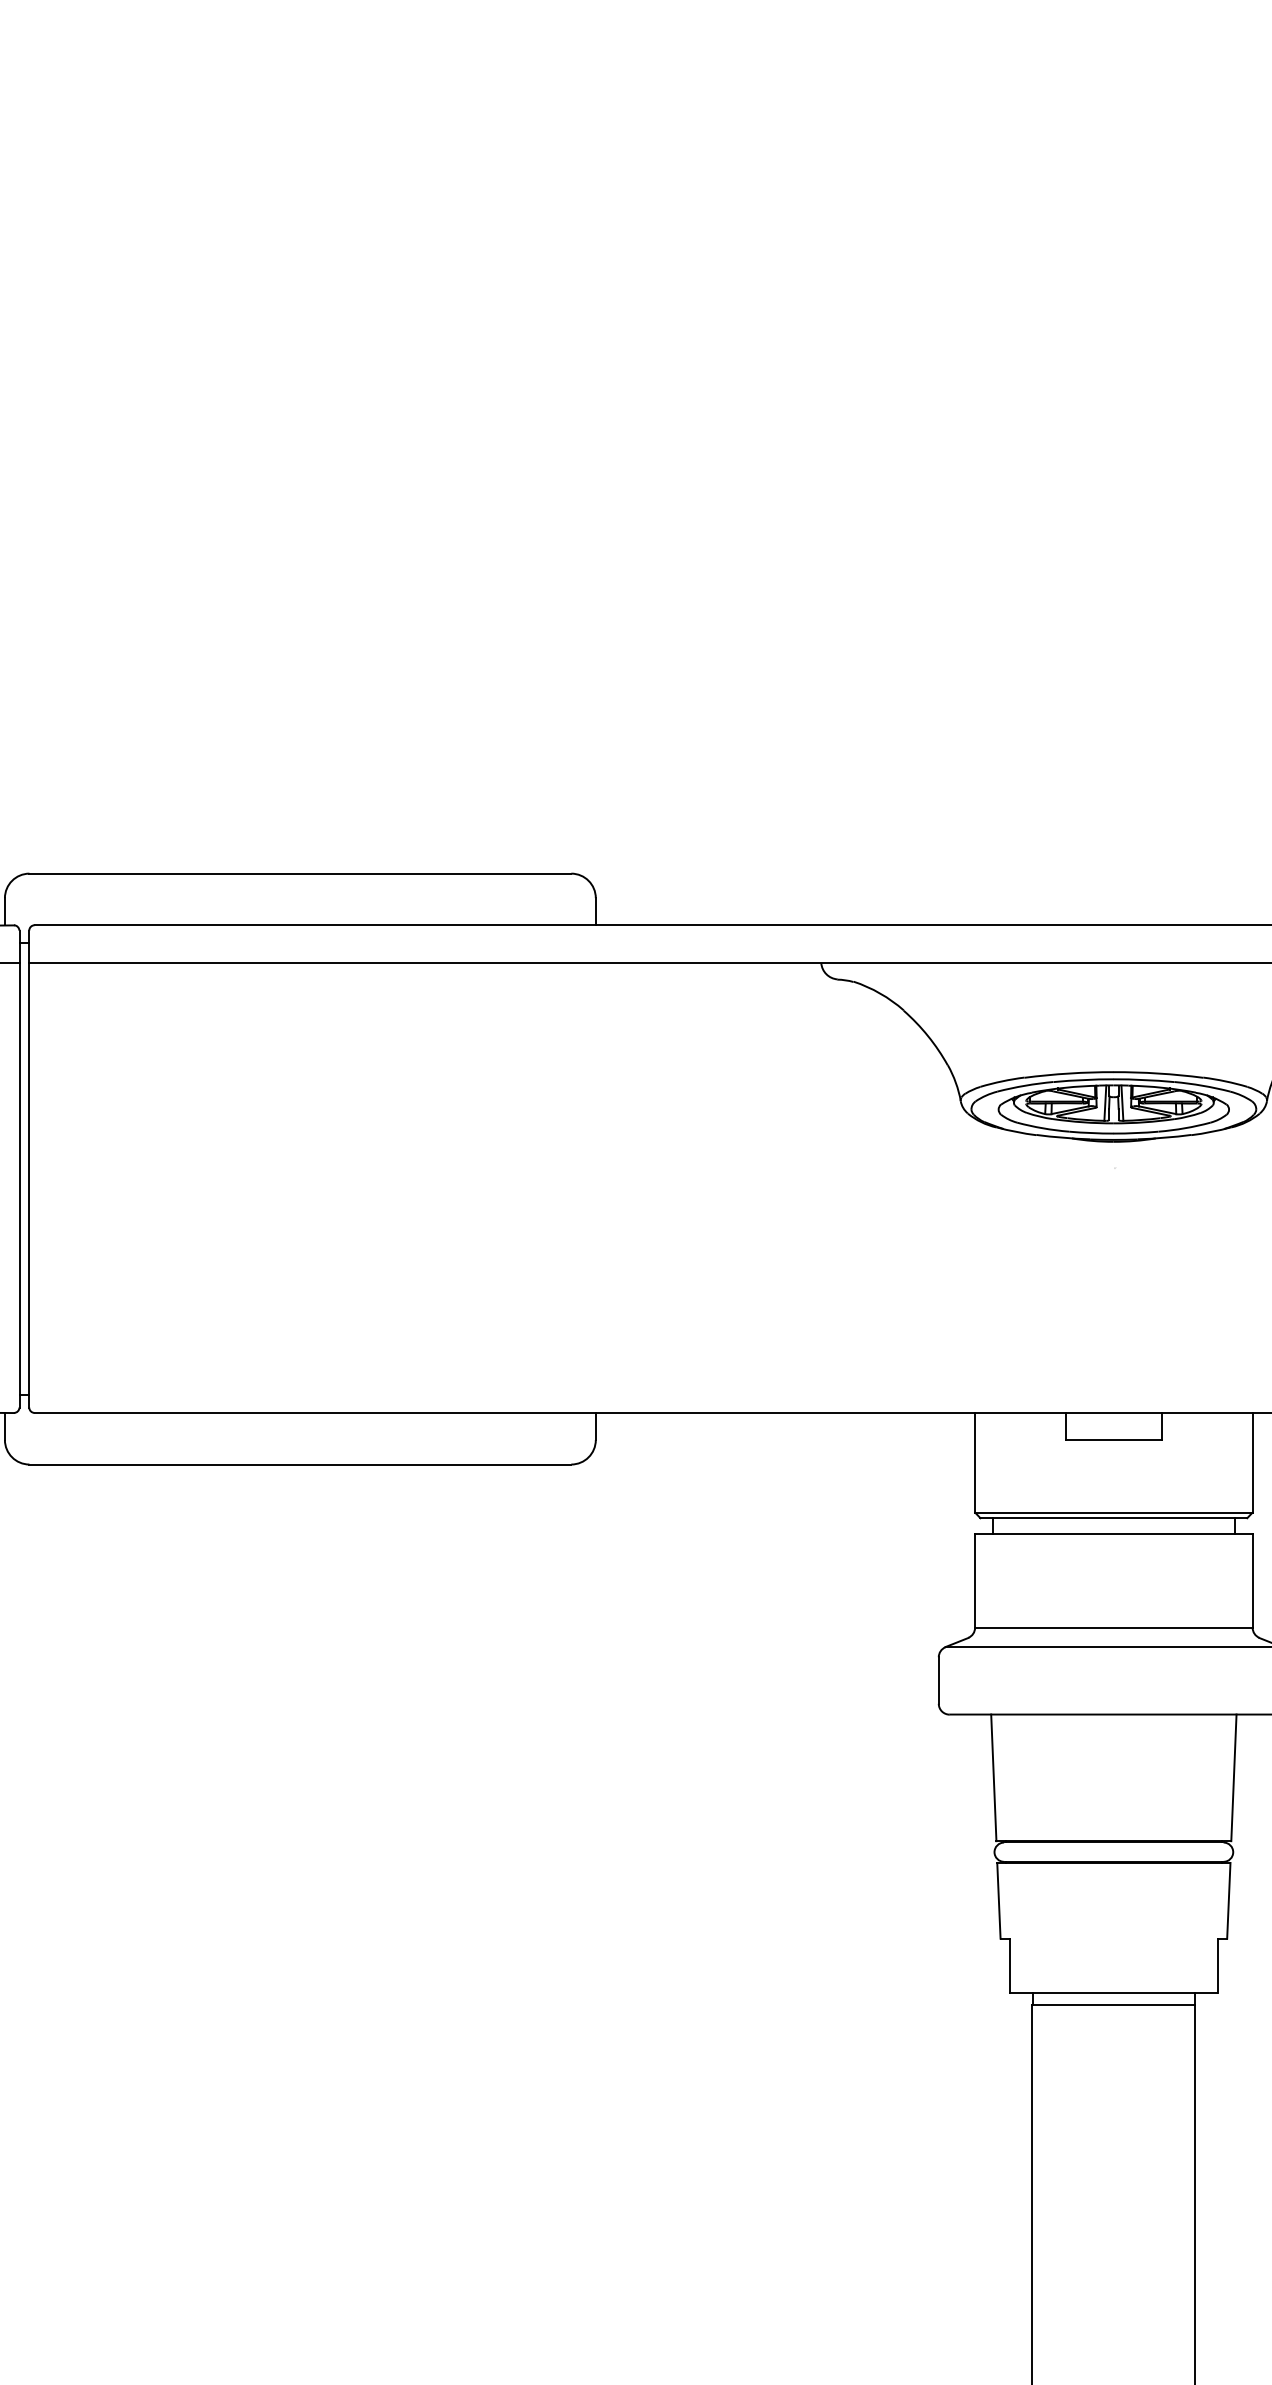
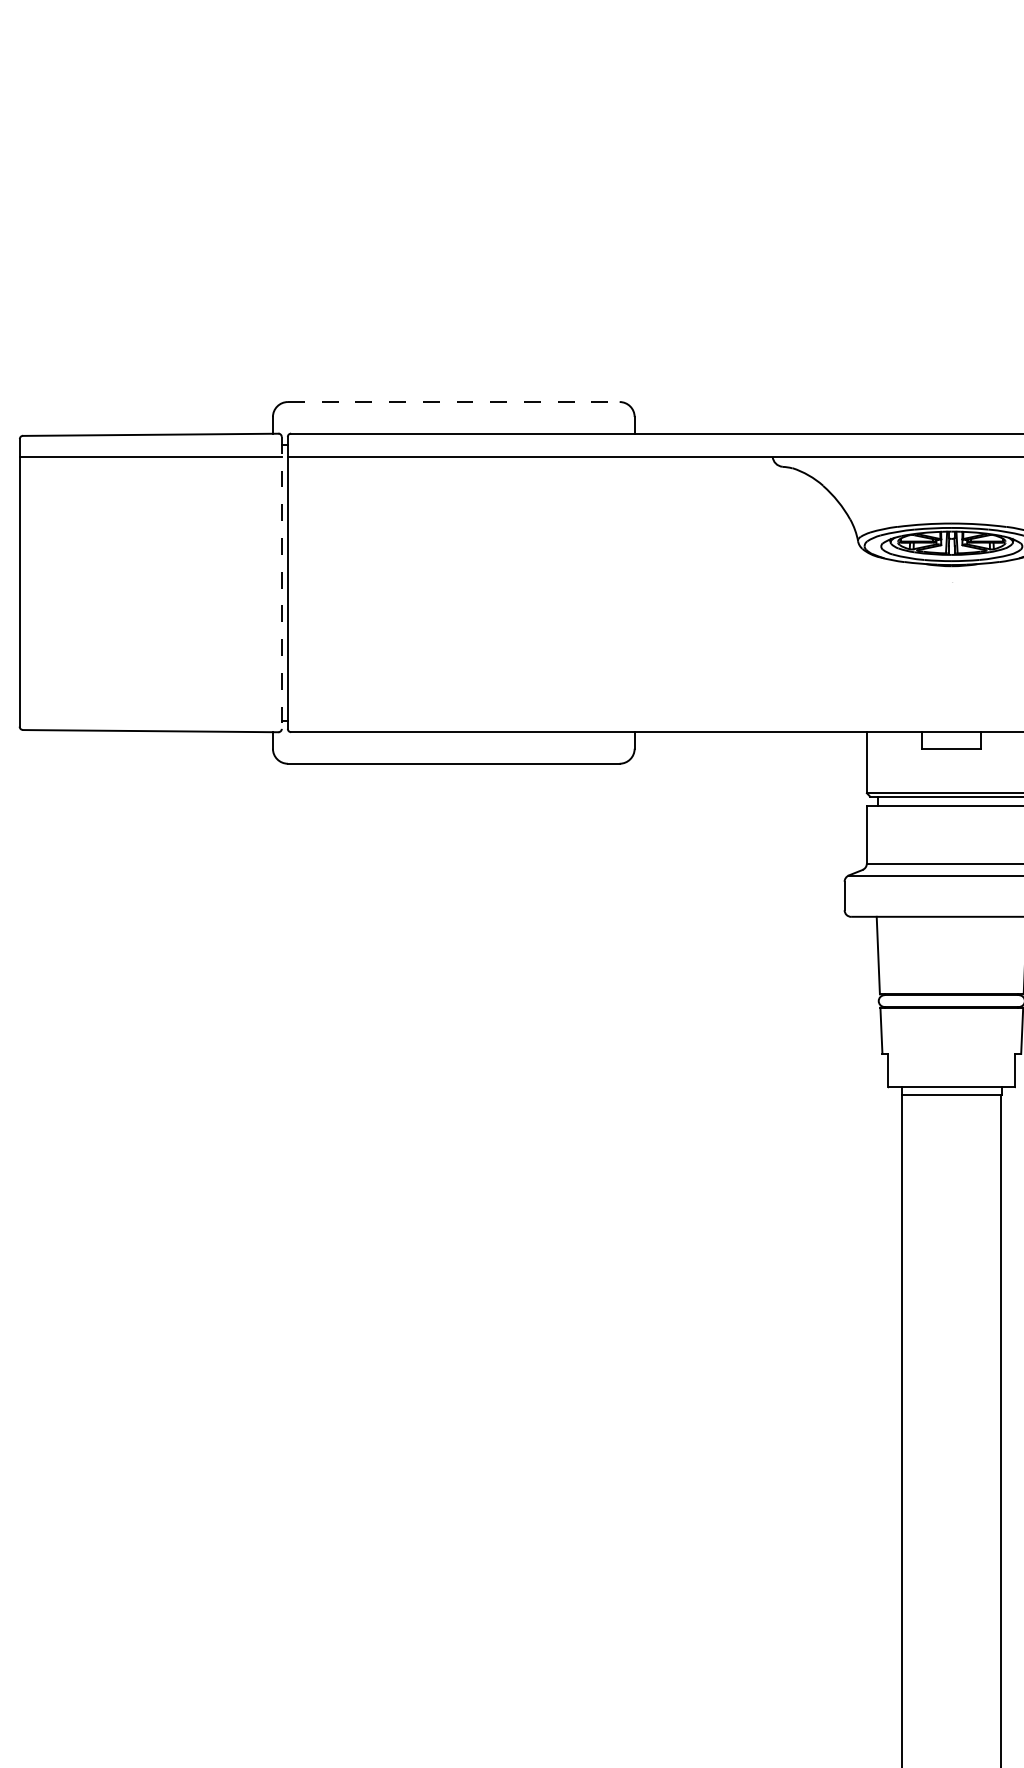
line: (299, 874) -> (453, 402), solid -> dashed
line: (18, 1168) -> (281, 582), solid -> dashed

